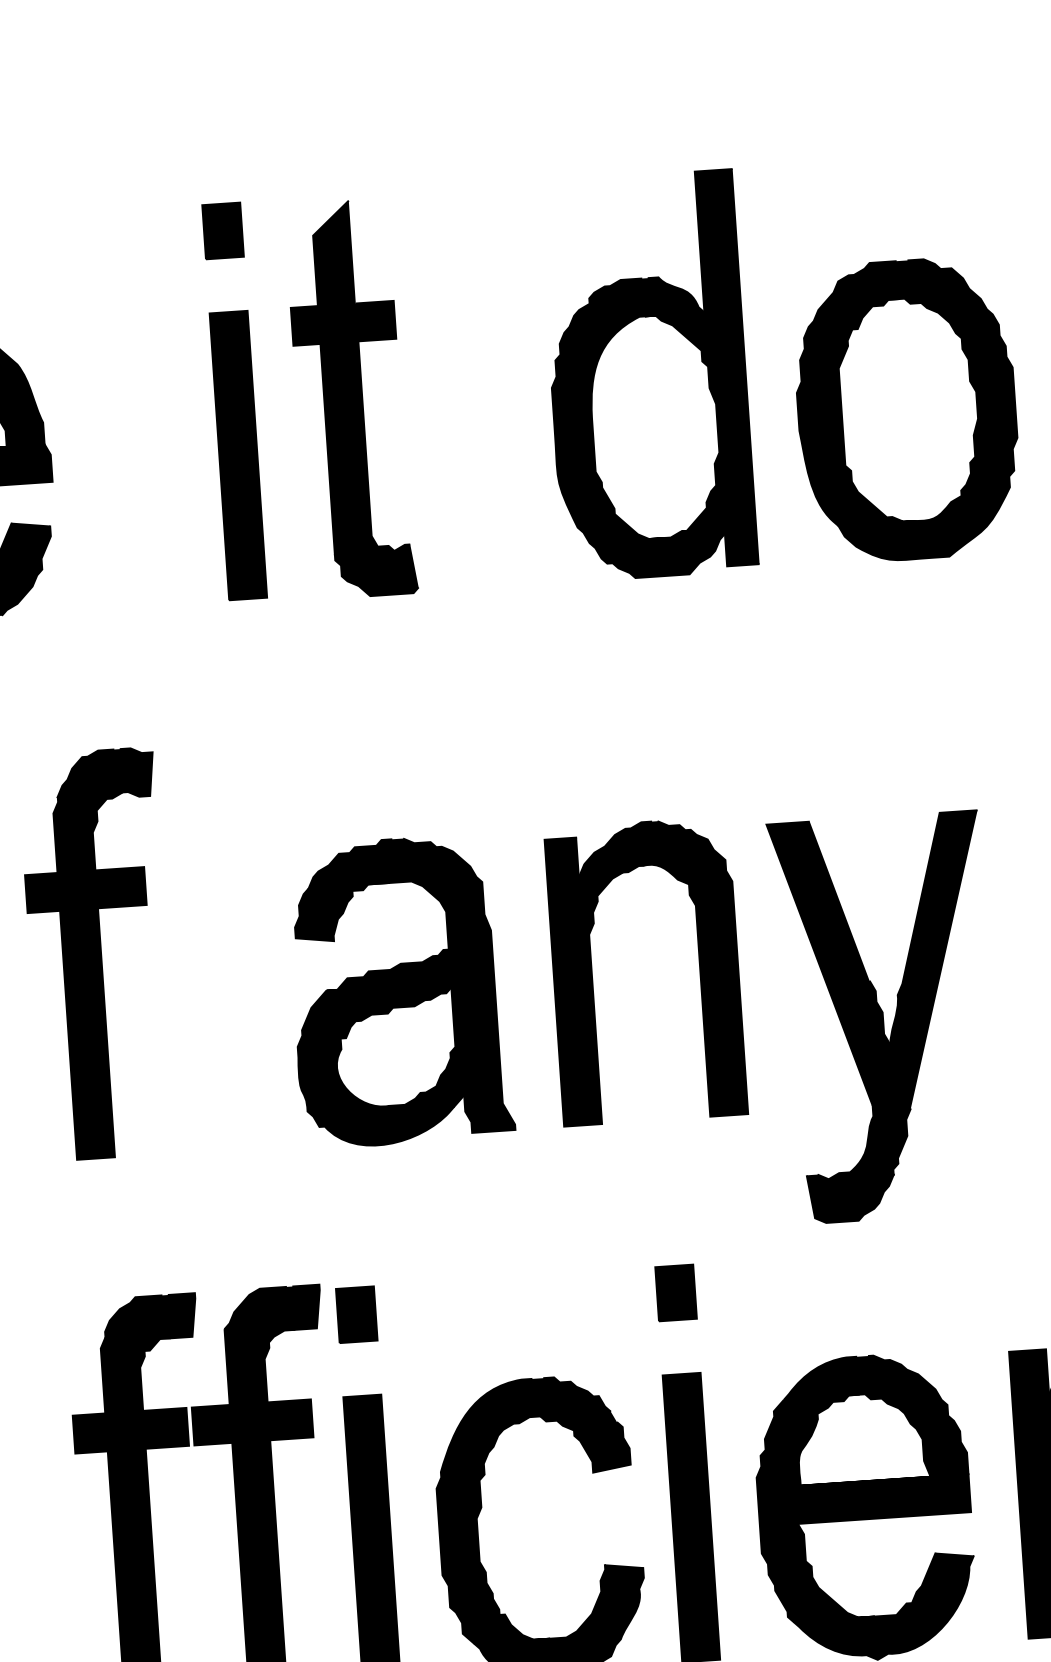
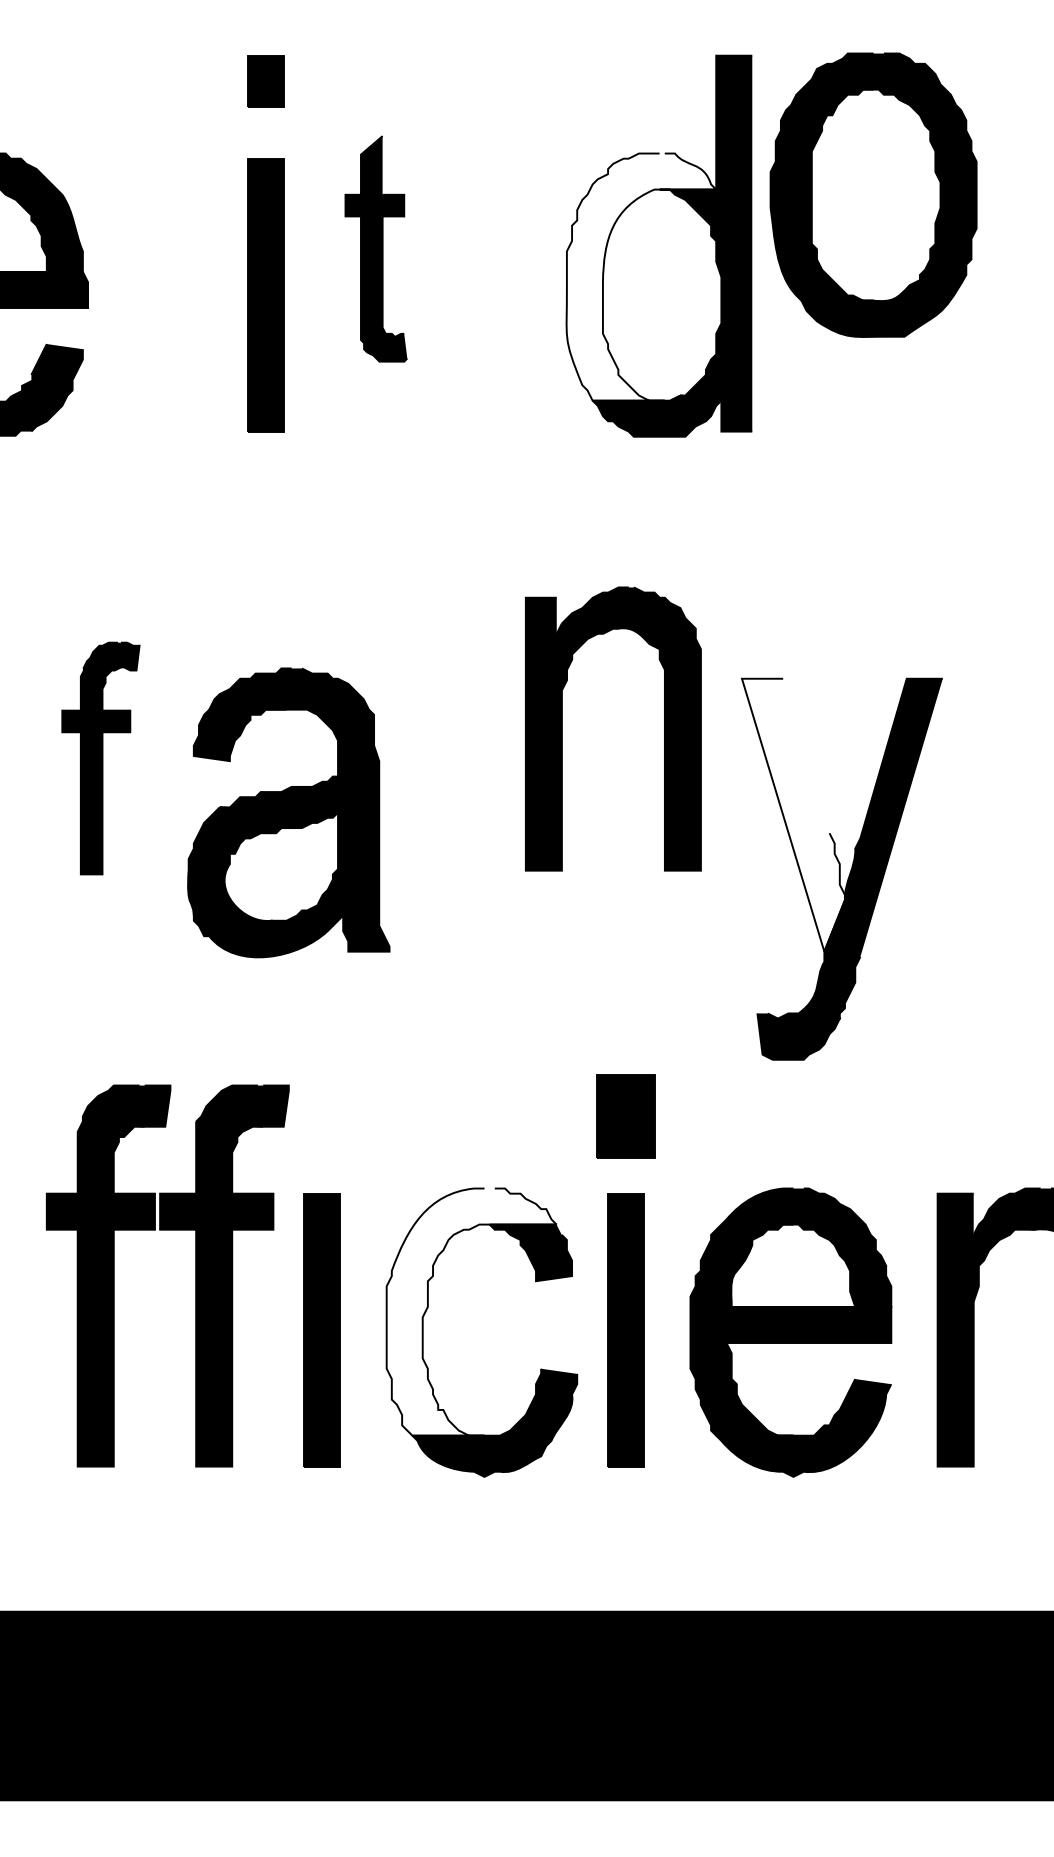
part: (351, 398) -> (376, 248), size x0.6
fill: (632, 409) -> (641, 276), removed
part: (906, 409) -> (873, 194), moved
part: (97, 954) -> (100, 758), size x0.6
fill: (829, 963) -> (792, 814), removed
part: (592, 974) -> (562, 728), moved
part: (399, 990) -> (288, 812), moved
part: (675, 1293) -> (625, 1116), size x1.6
part: (355, 1314) -> (321, 1116), removed
fill: (527, 1509) -> (471, 1311), removed

